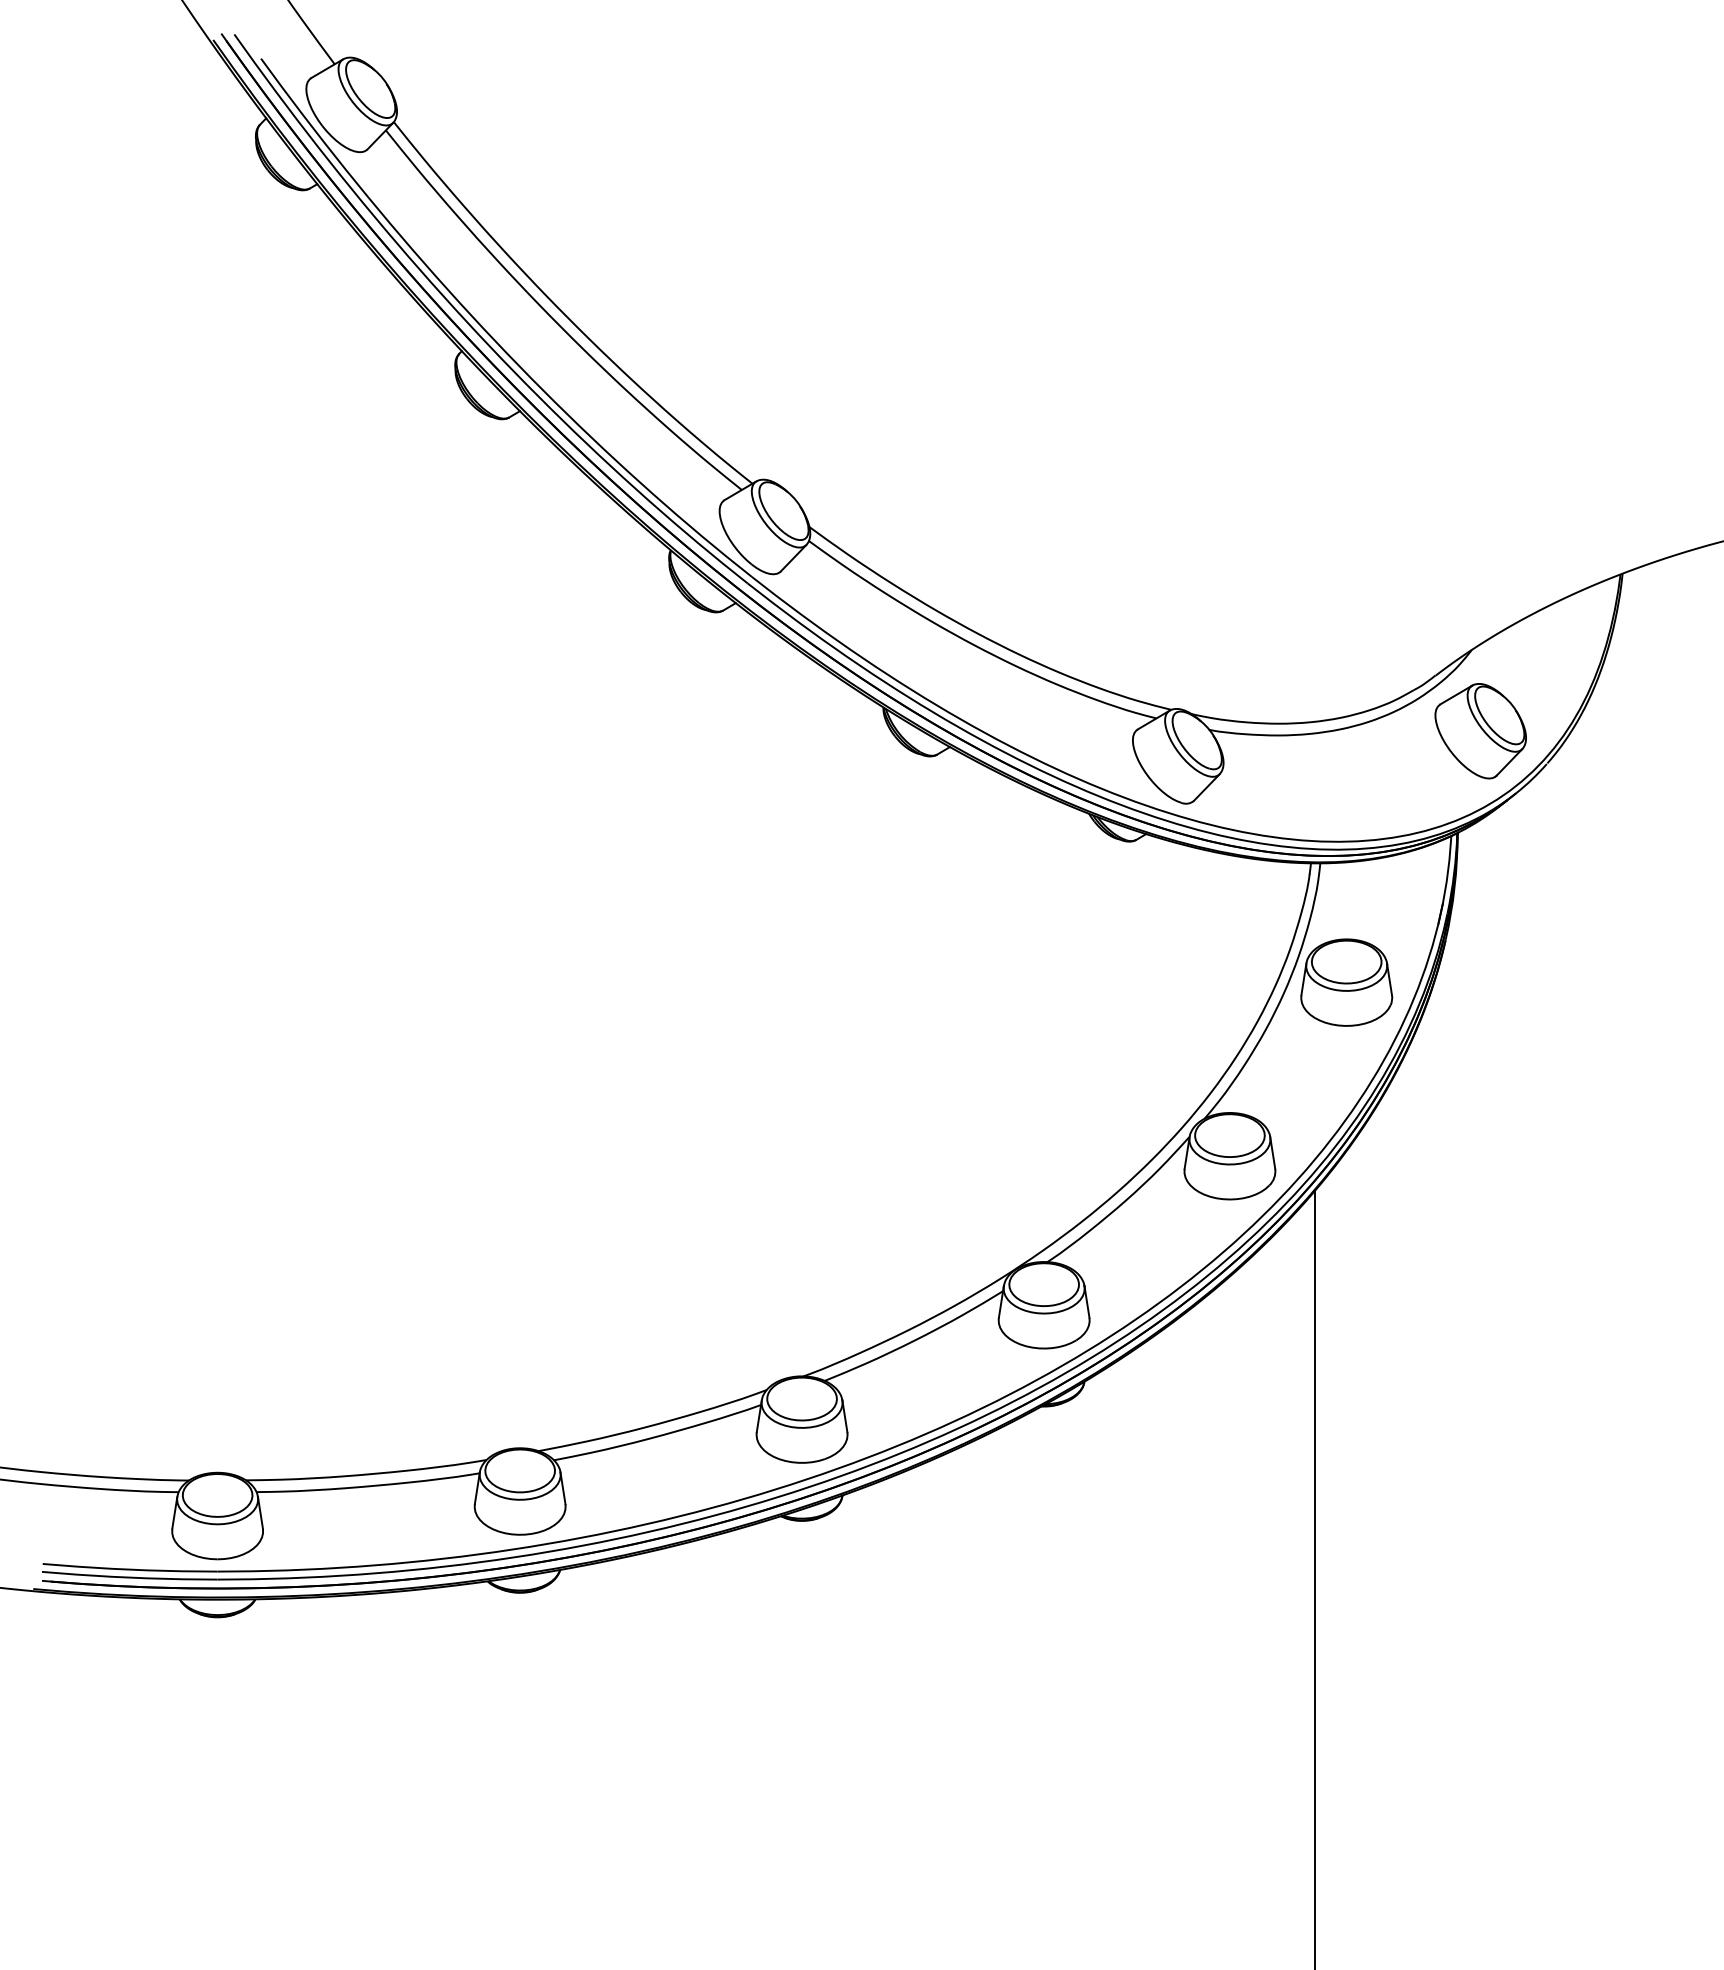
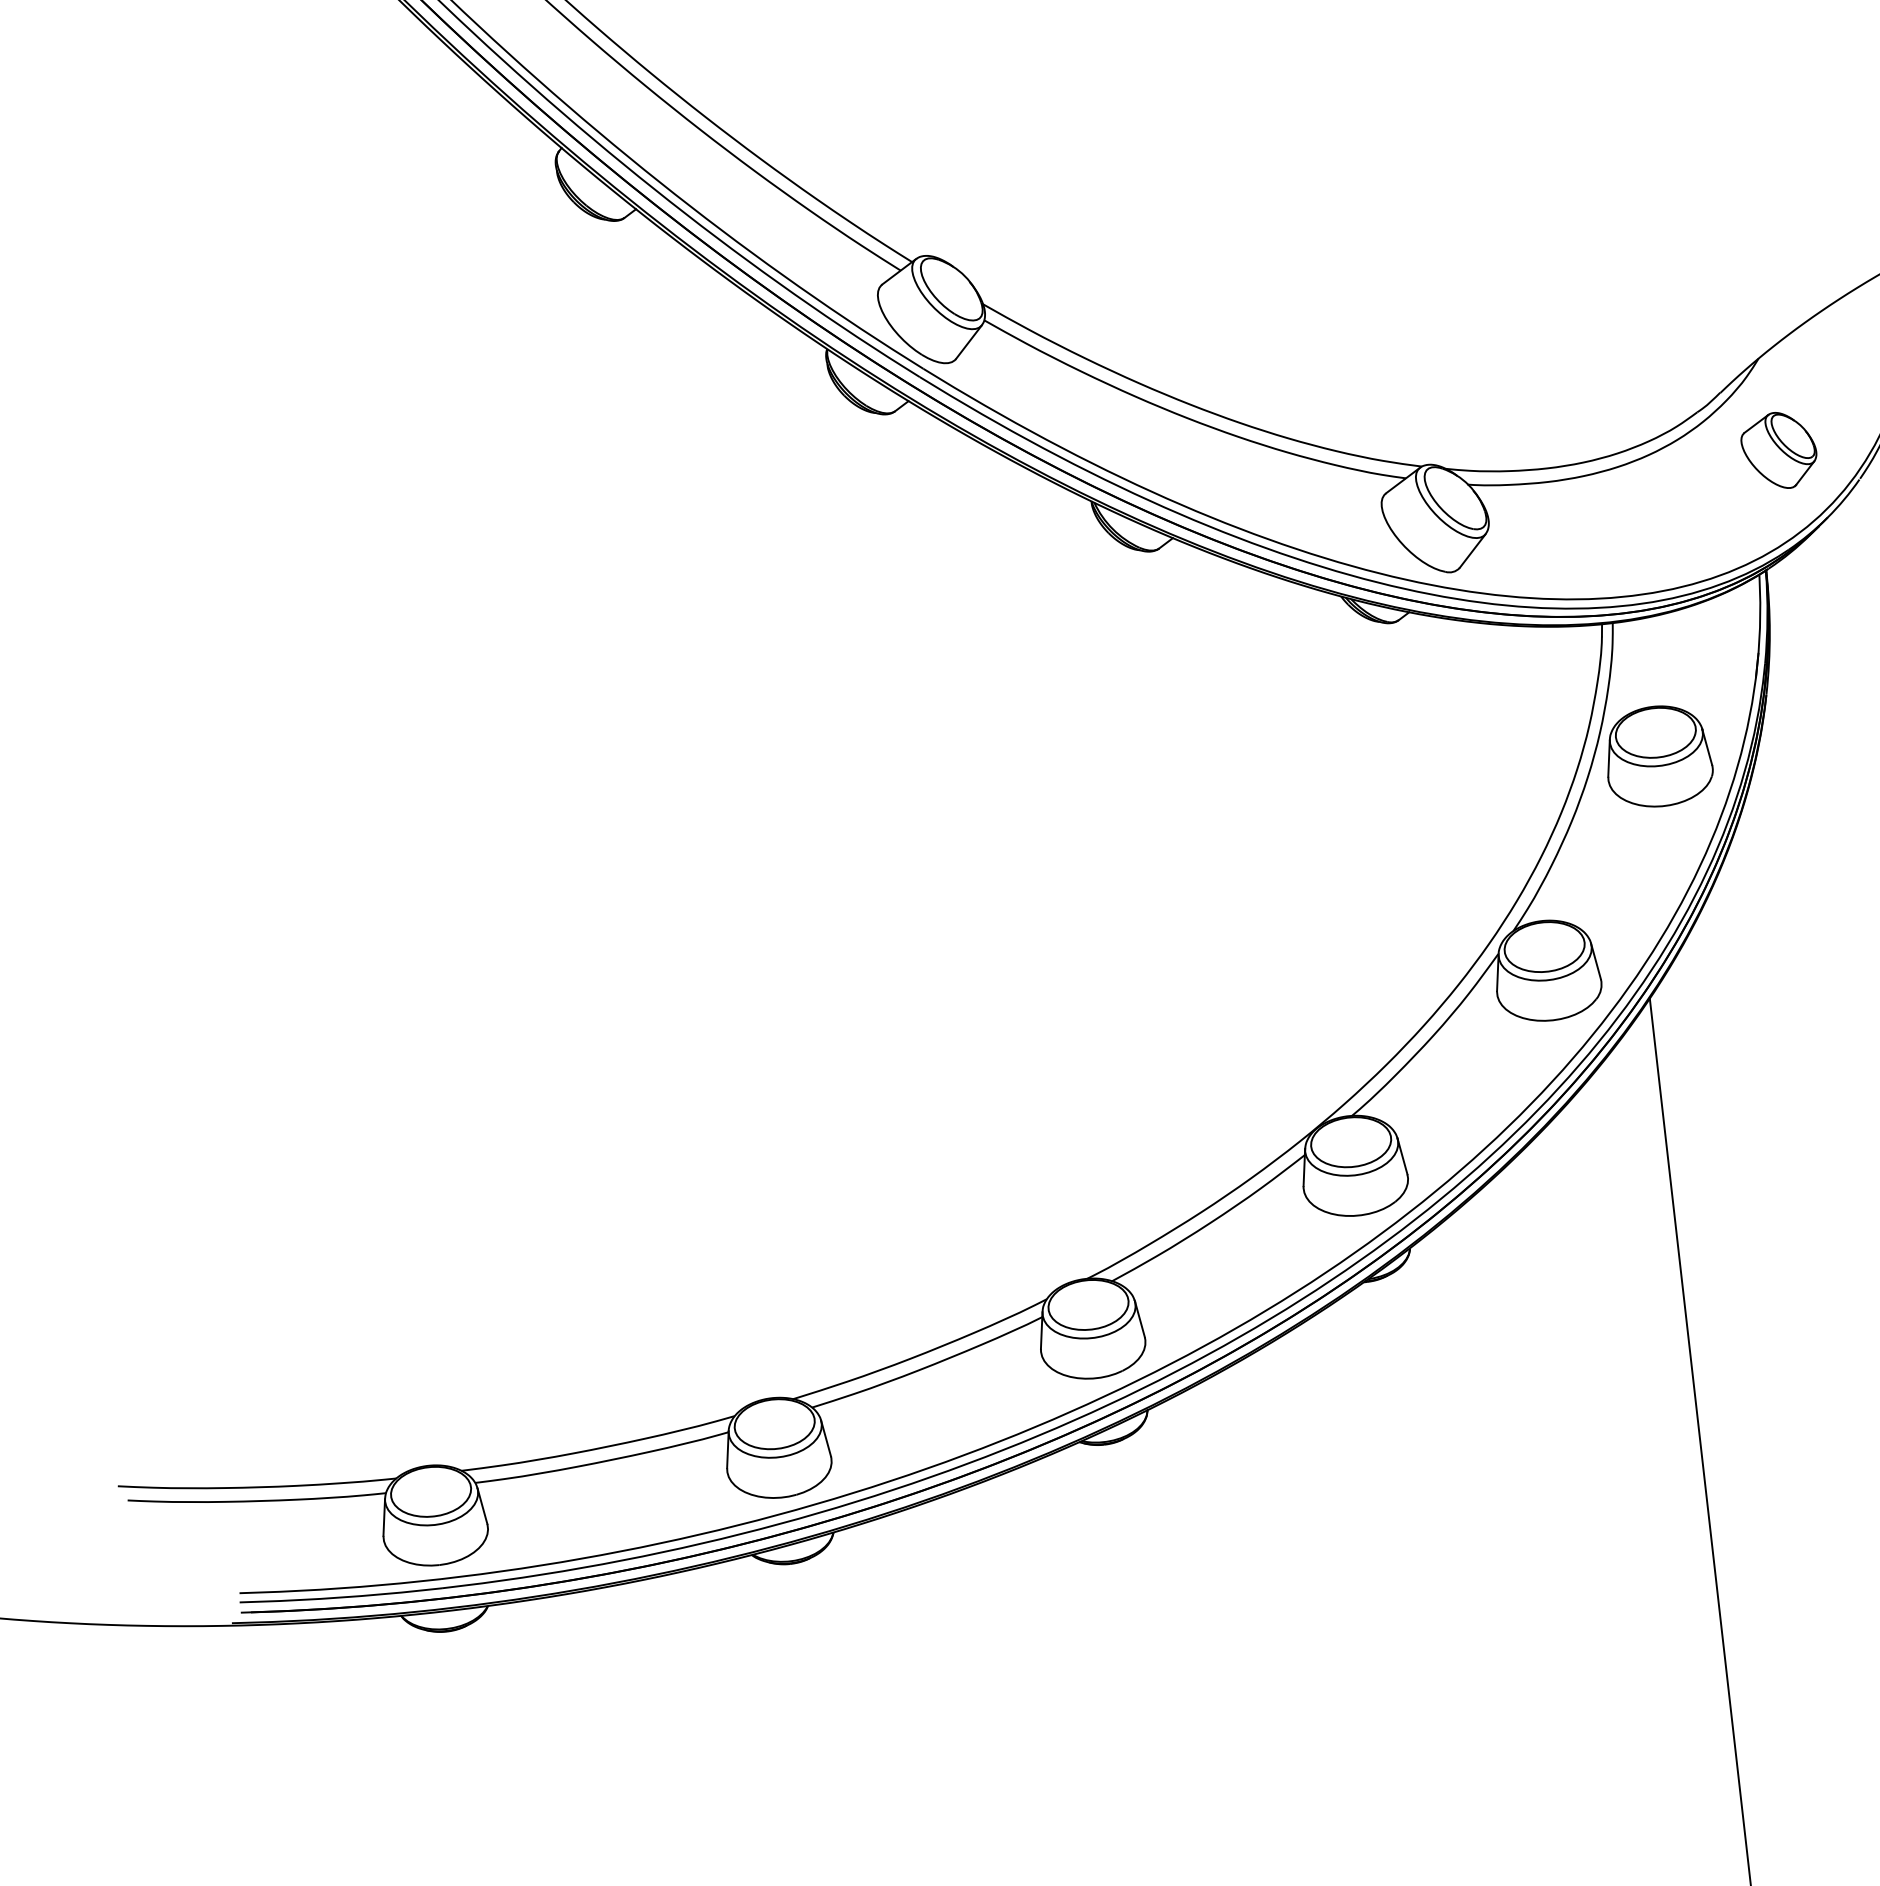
part: (1480, 731) -> (1779, 451), size x0.7

